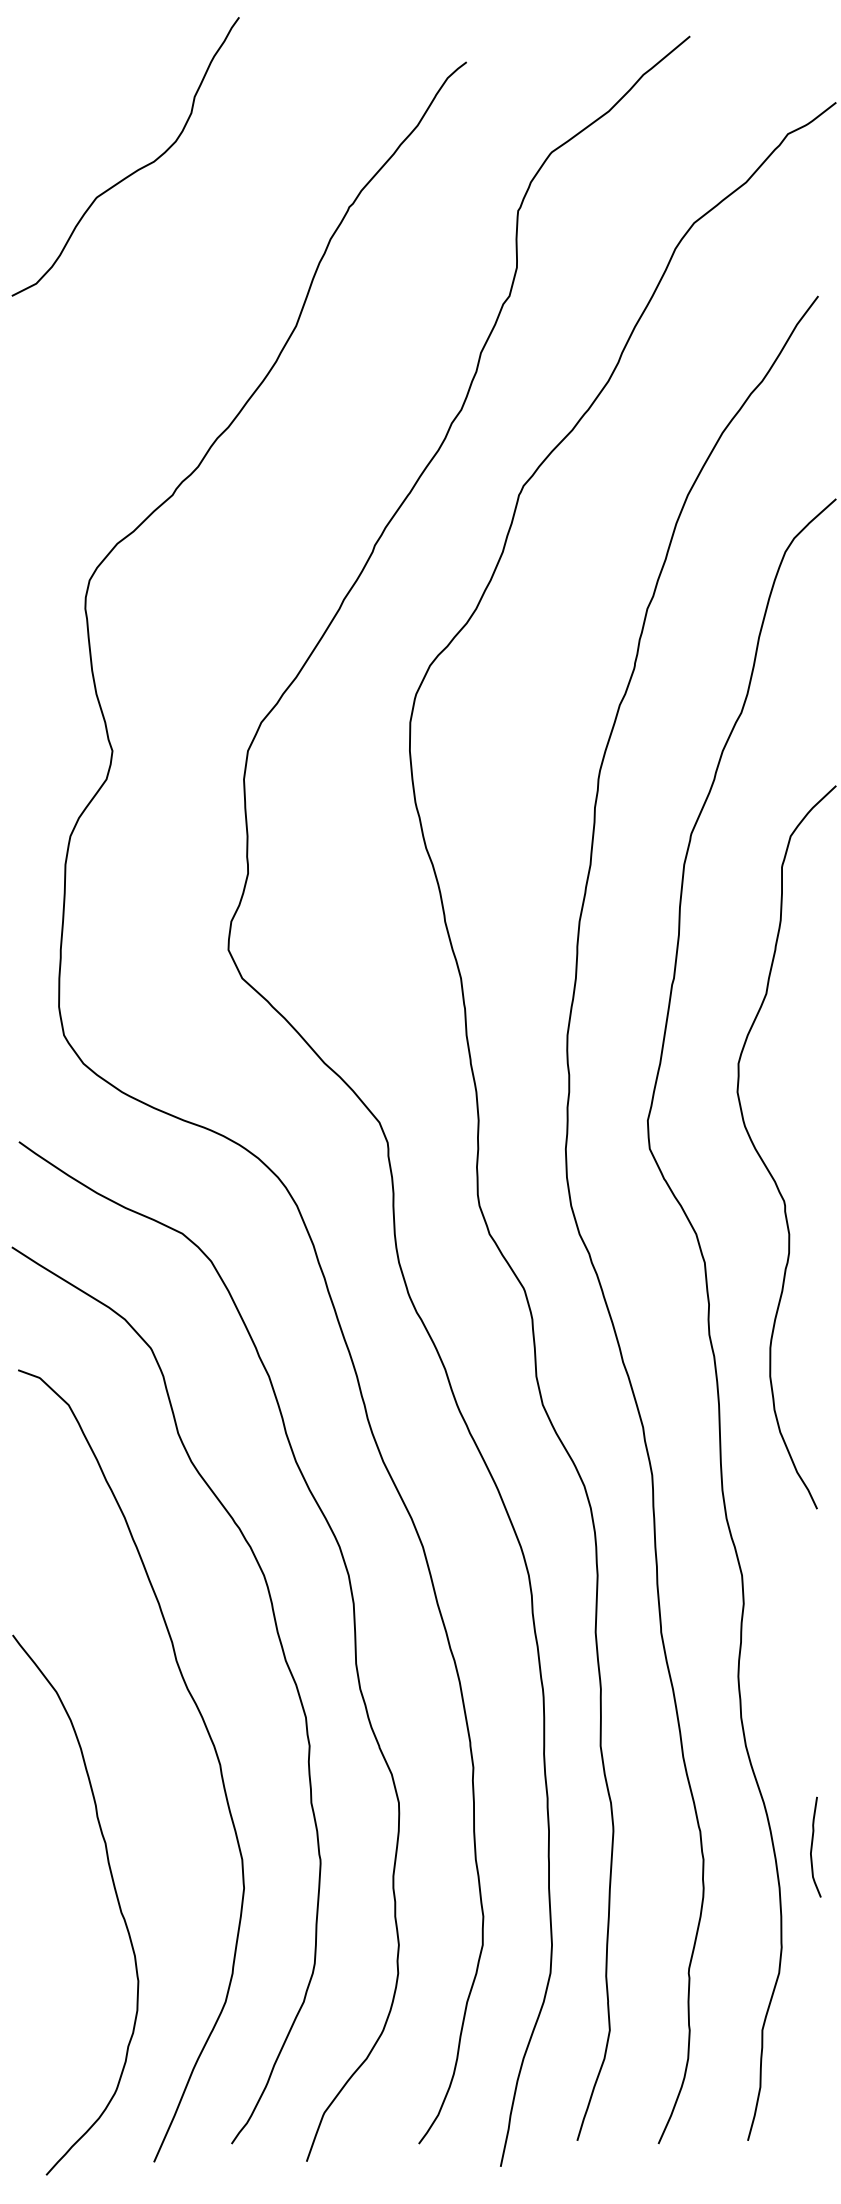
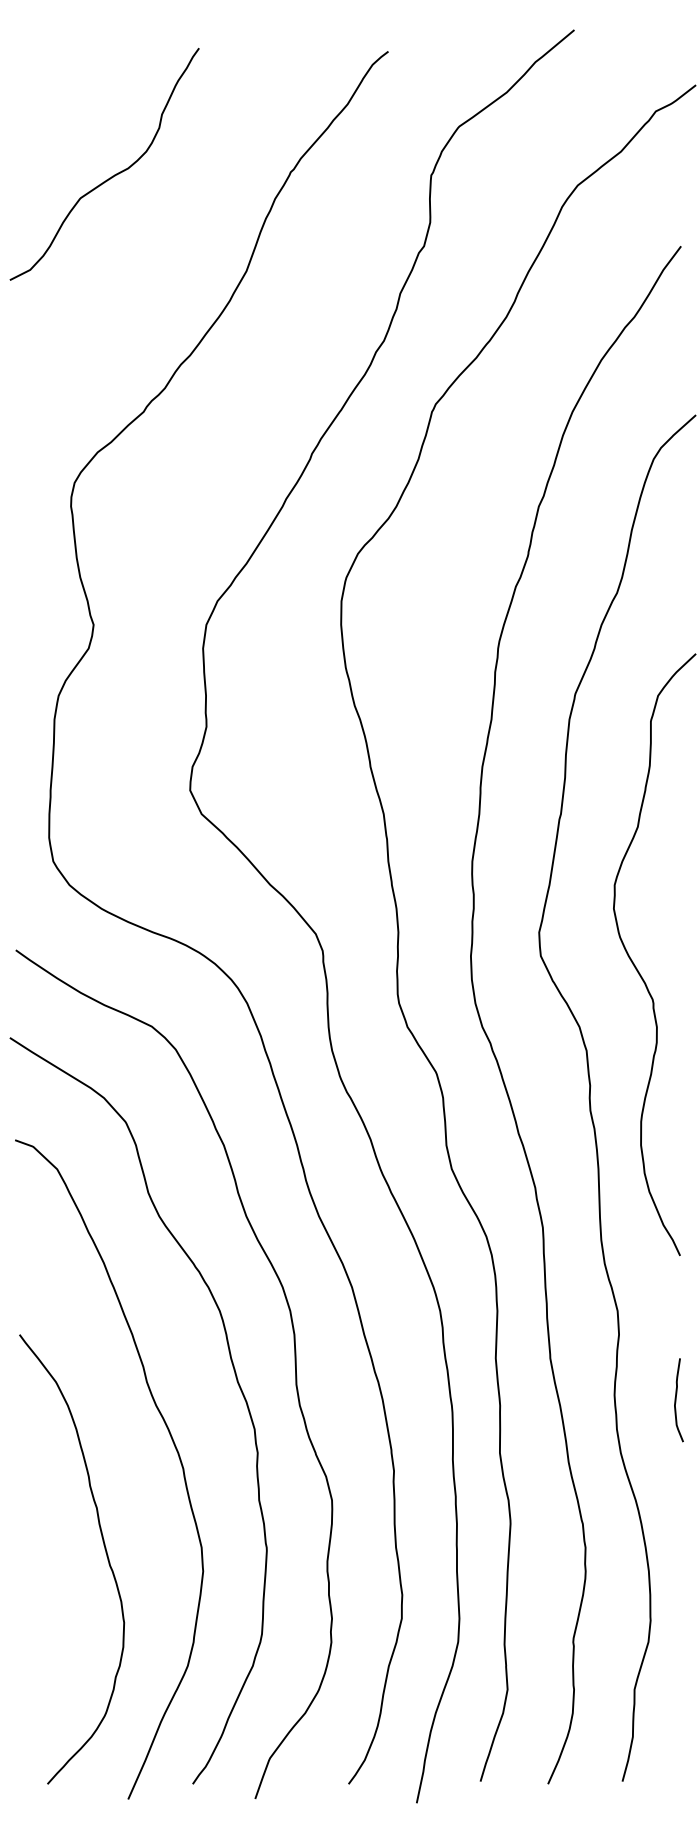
curve: (135, 170) -> (112, 175), moved
curve: (812, 1847) -> (676, 1400), moved
curve: (114, 1893) -> (104, 1549), moved

